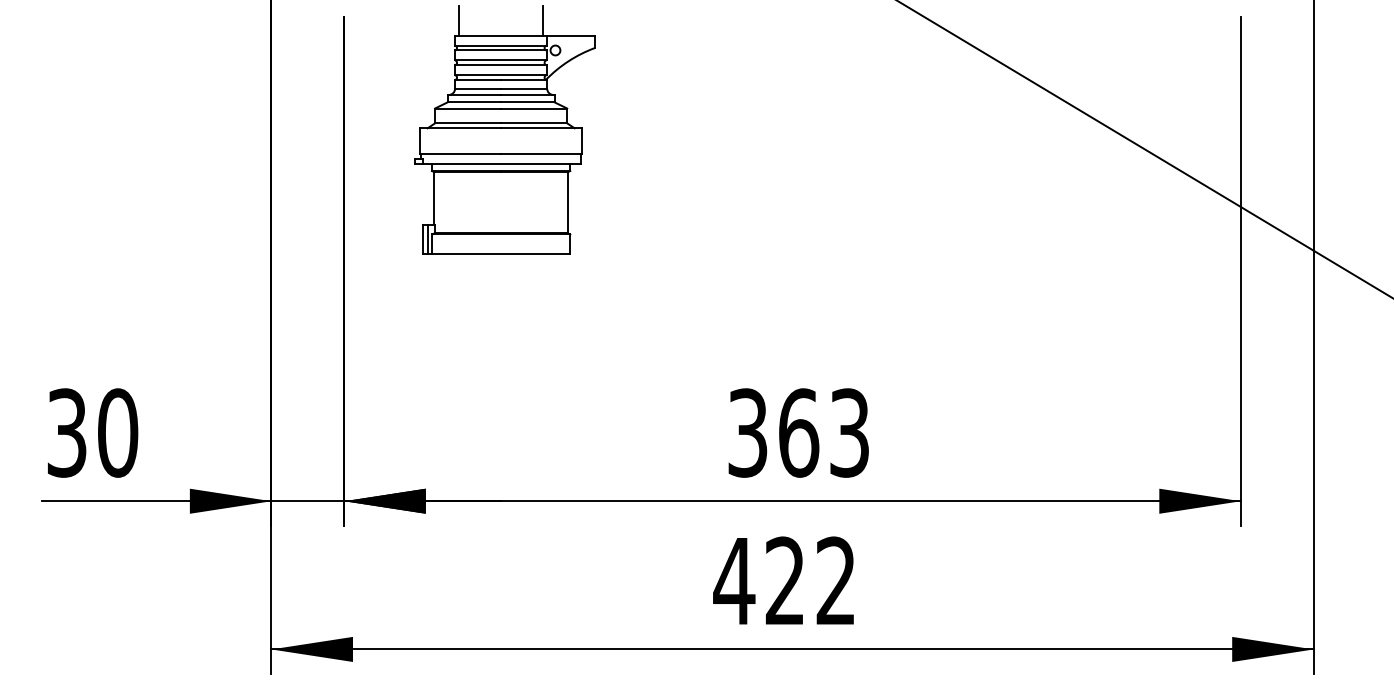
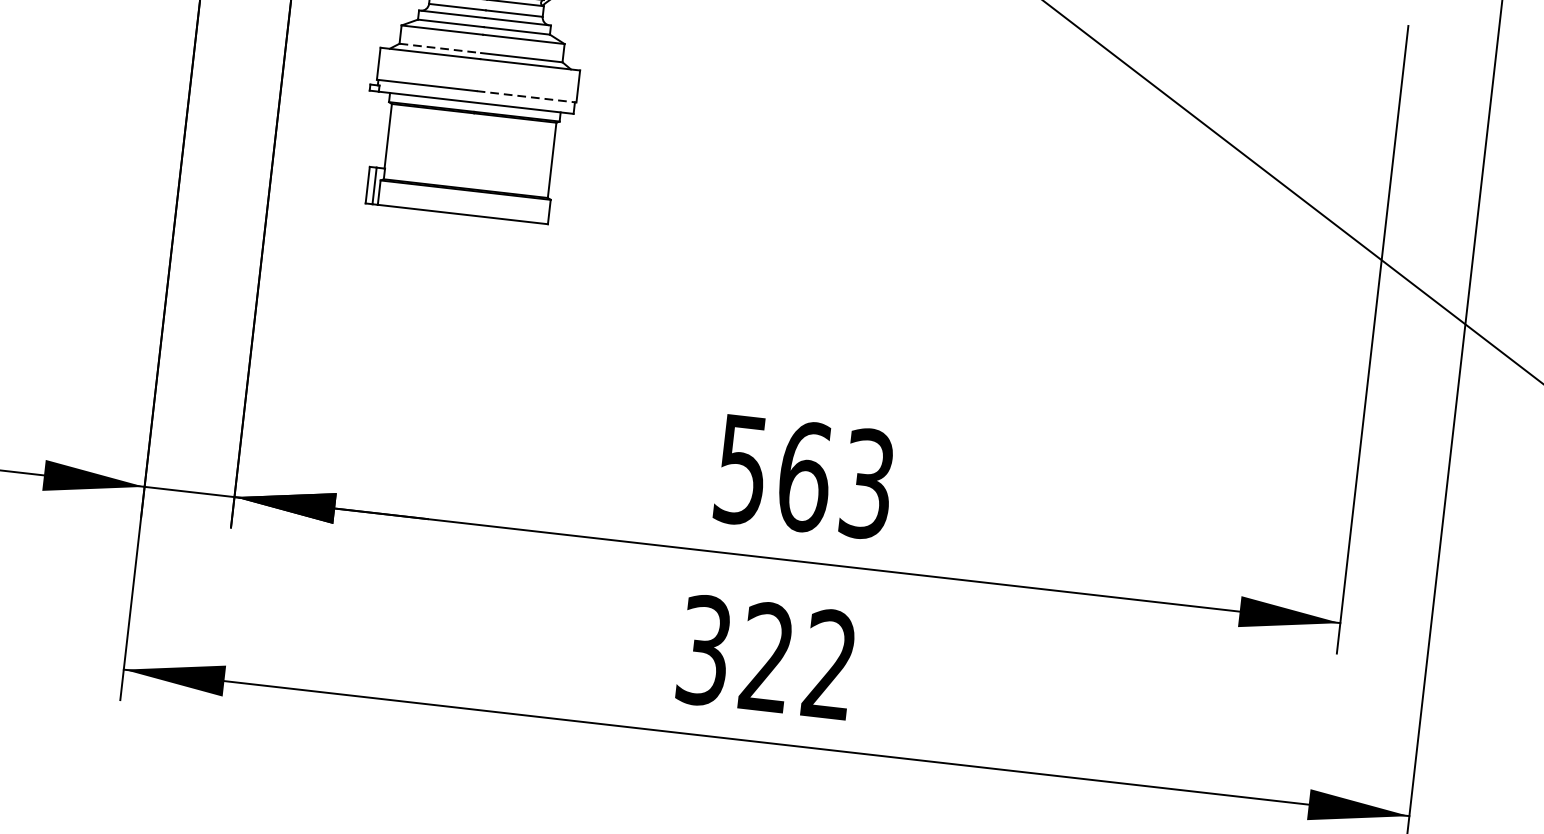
line: (468, 123) -> (440, 48), solid -> dashed
line: (542, 154) -> (527, 97), solid -> dashed
text: (748, 432) -> (742, 469), 363 -> 563
text: (734, 581) -> (704, 650), 422 -> 322

